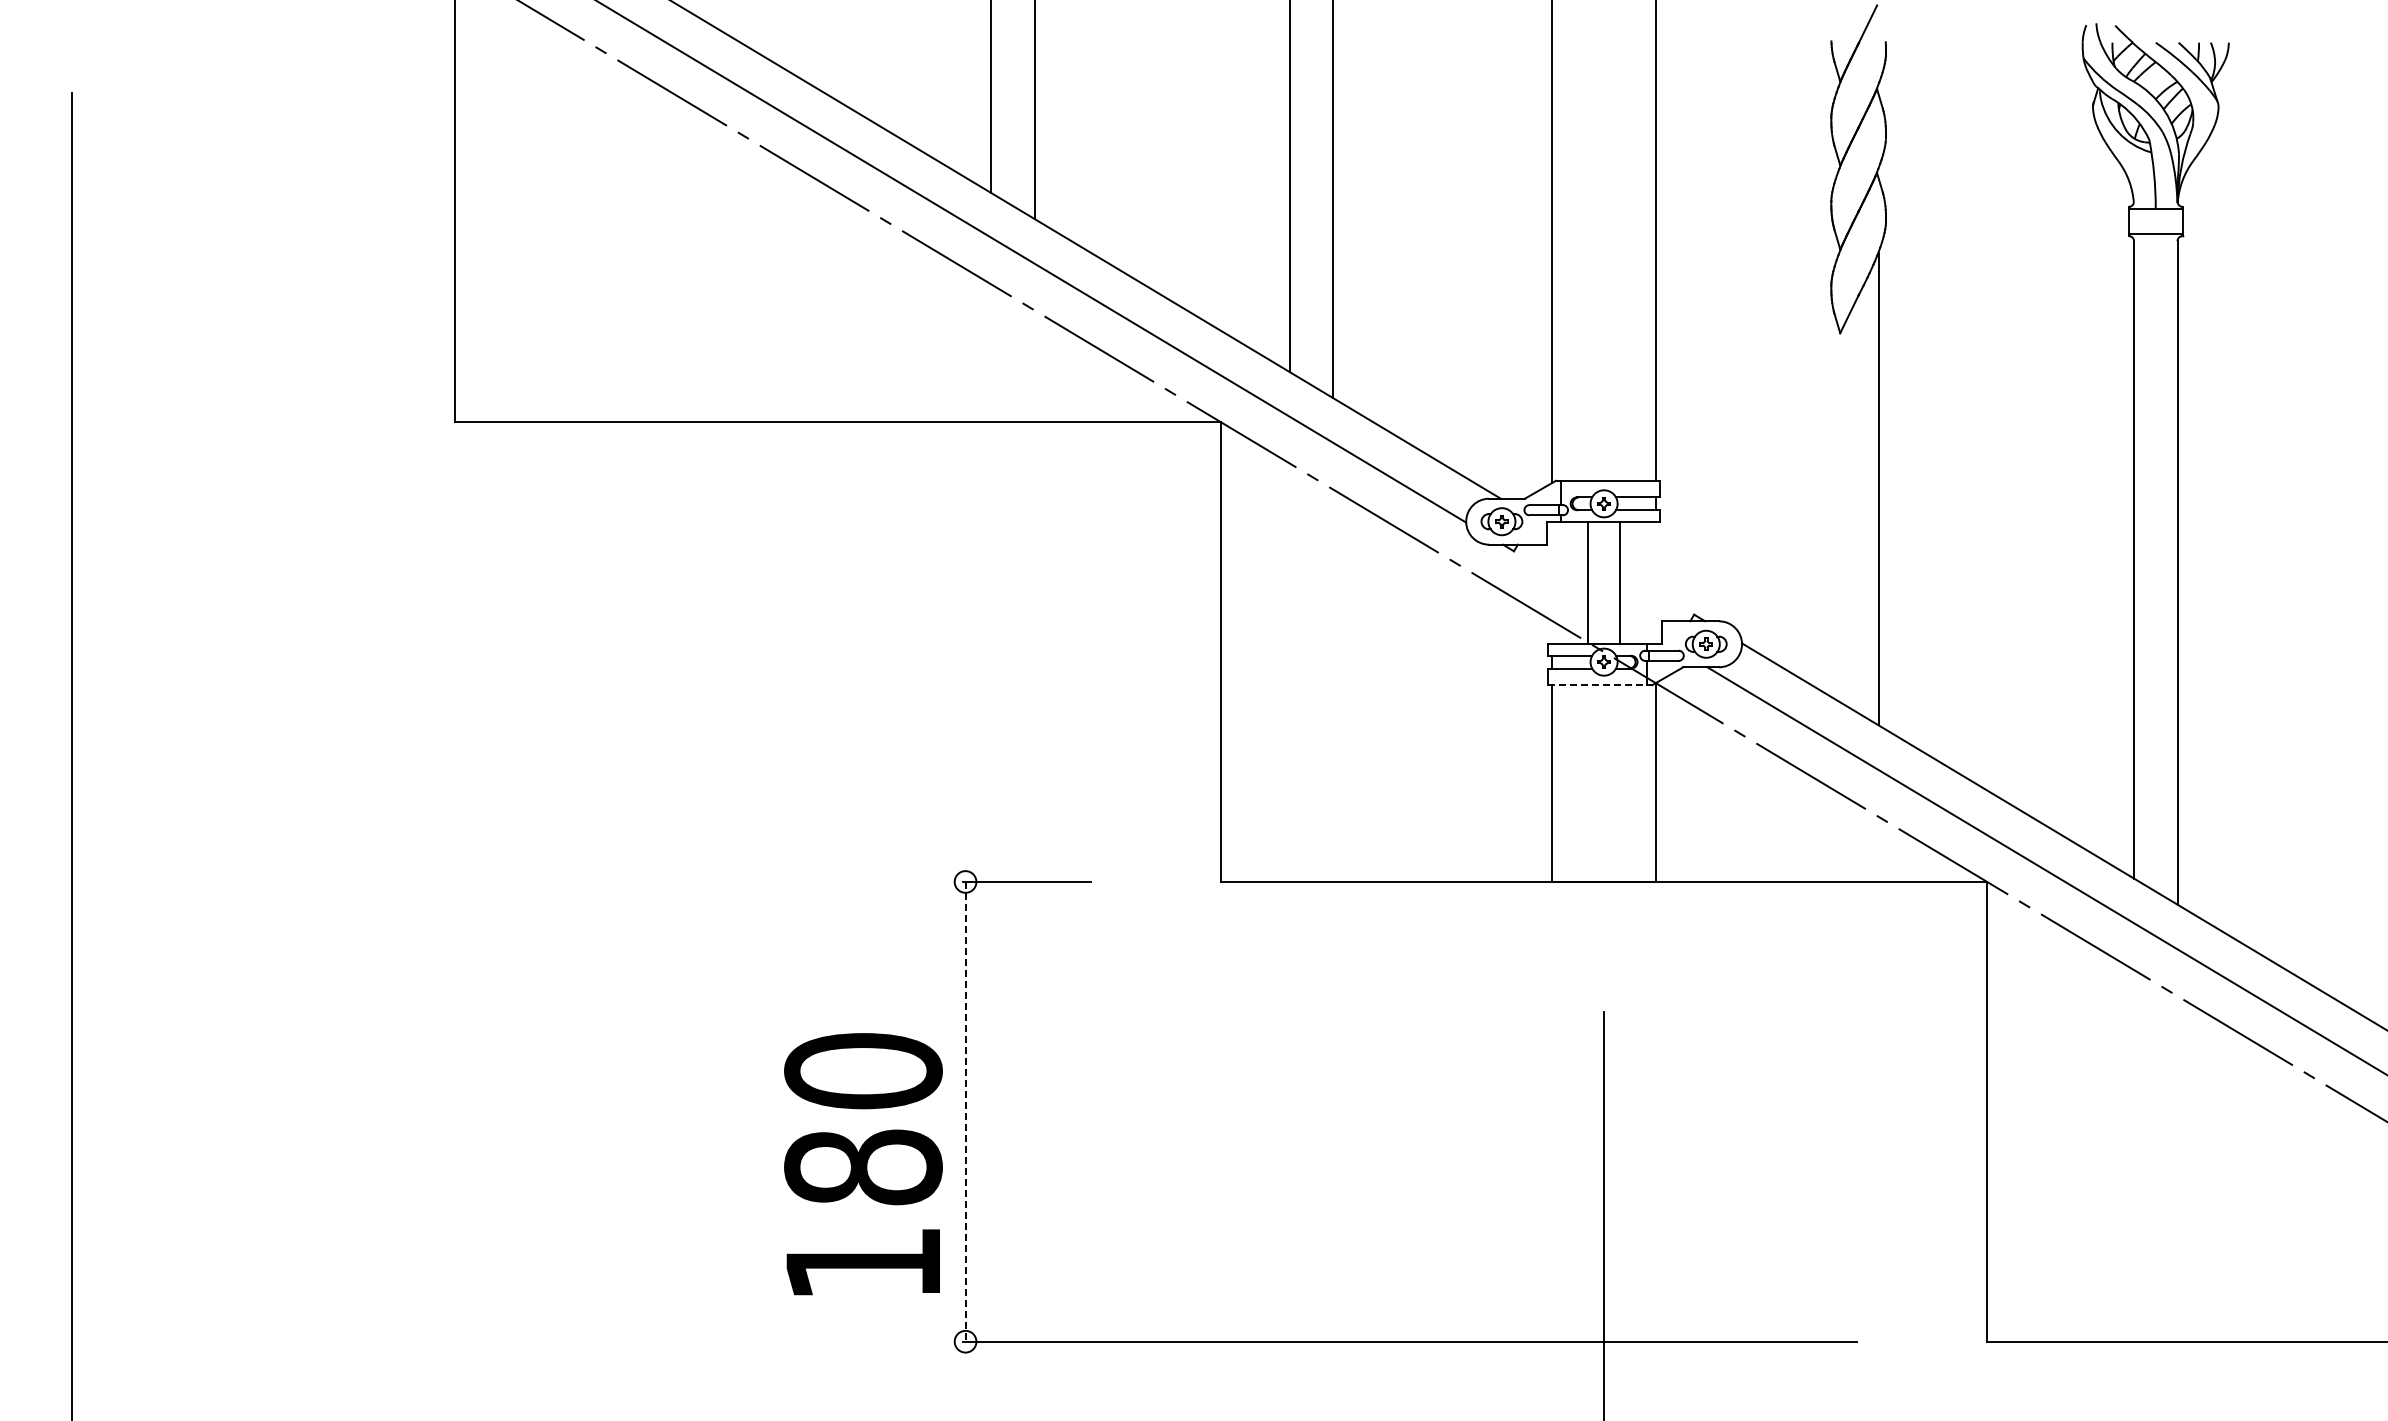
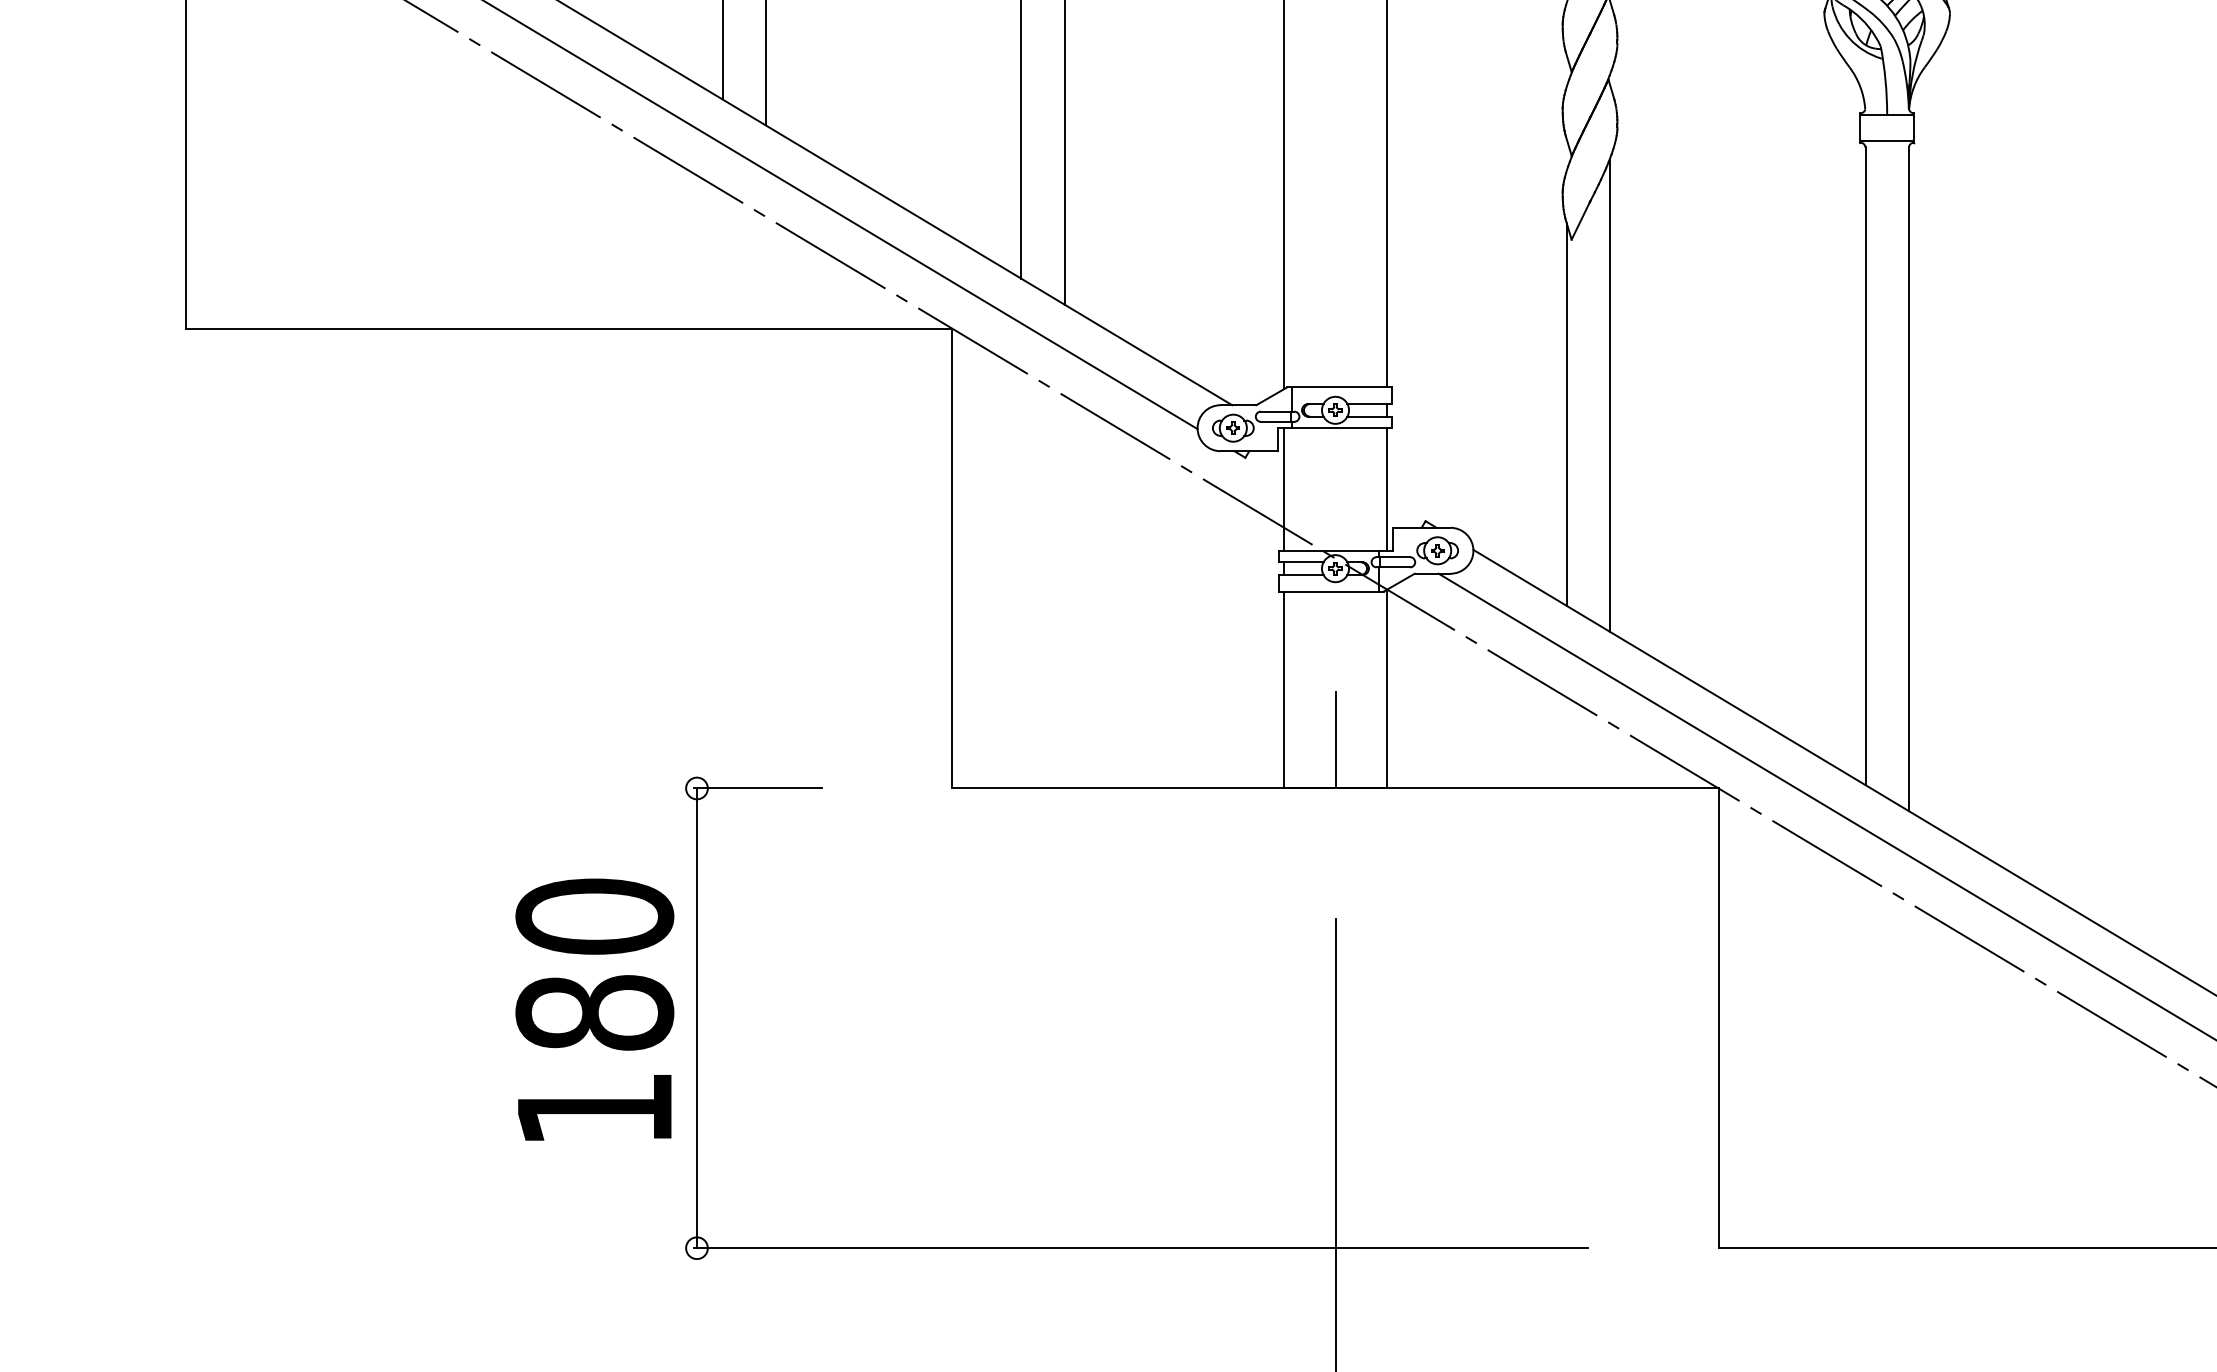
line: (1835, 507) -> (1566, 414), added
line: (1587, 582) -> (1386, 489), moved
line: (1620, 582) -> (1283, 489), moved
line: (1600, 685) -> (1331, 592), dashed -> solid
line: (1604, 832) -> (1335, 739), added
line: (965, 1111) -> (696, 1018), dashed -> solid
text: (863, 1164) -> (594, 1010), moved

